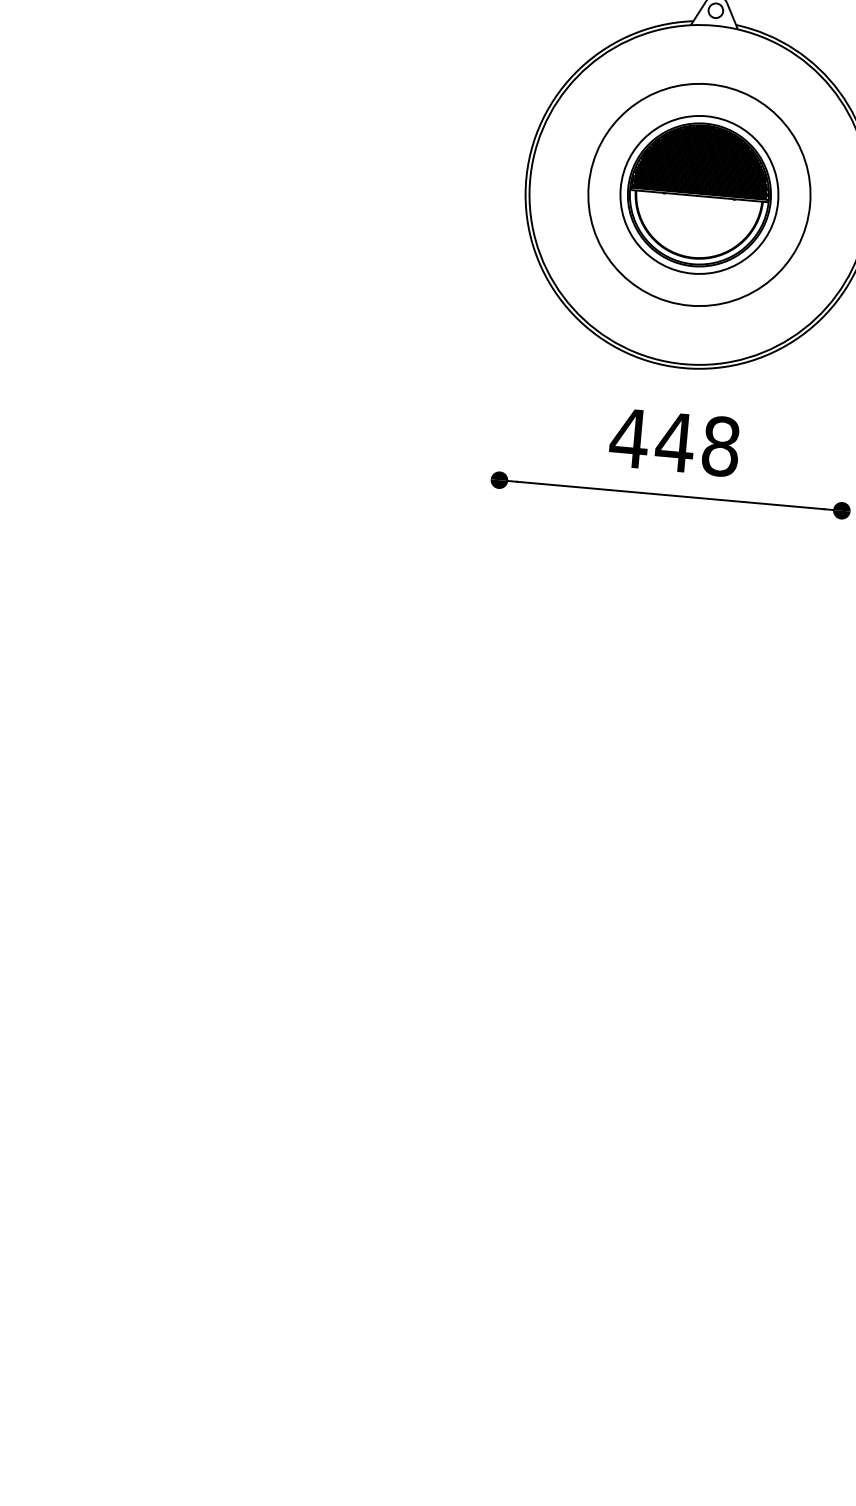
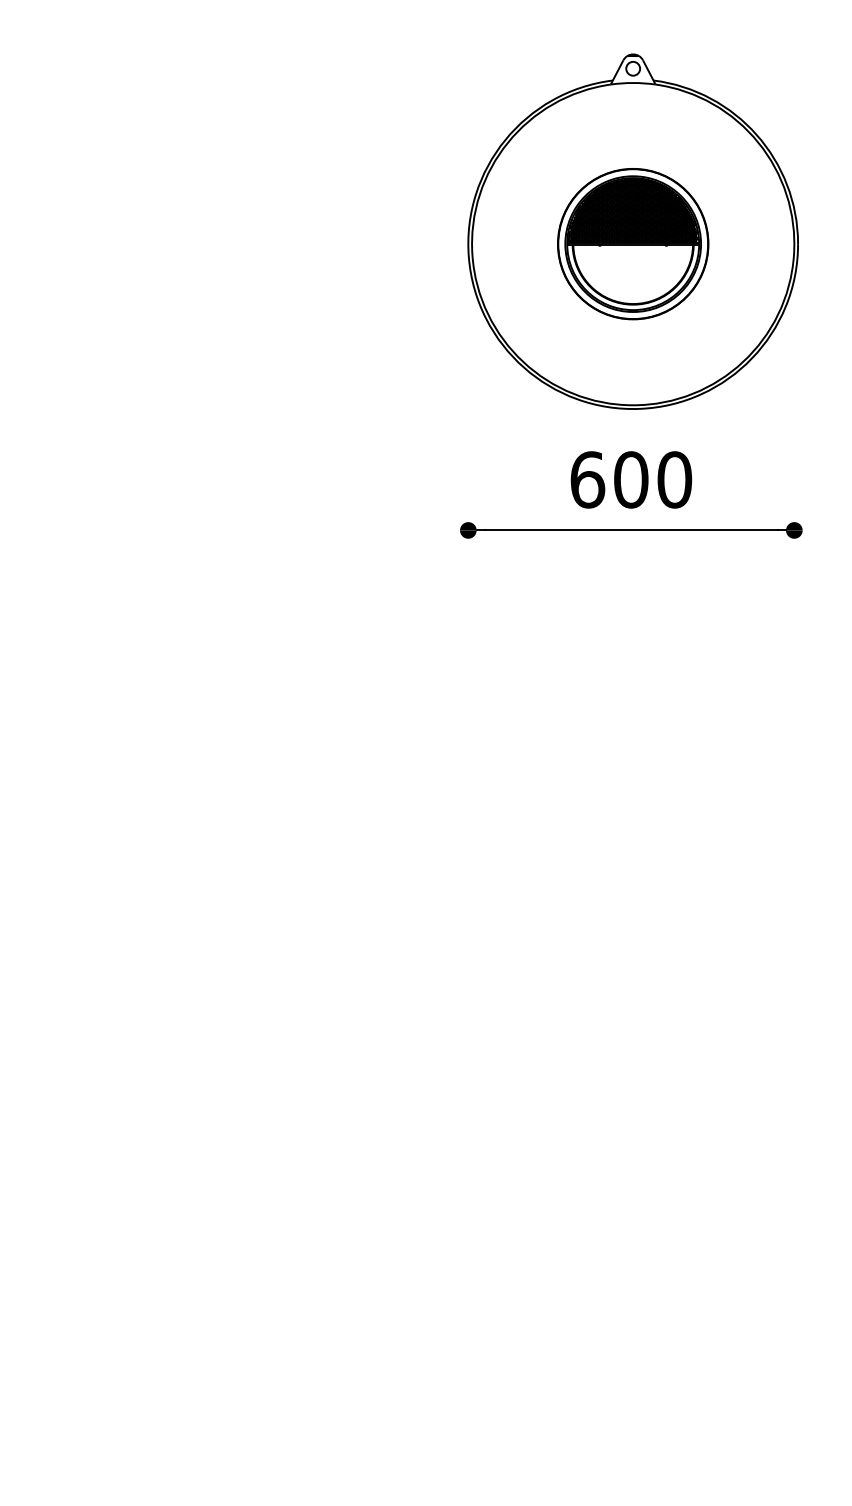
circle: (698, 194) -> (632, 243), size x0.71
text: (674, 441) -> (630, 479), 448 -> 600

